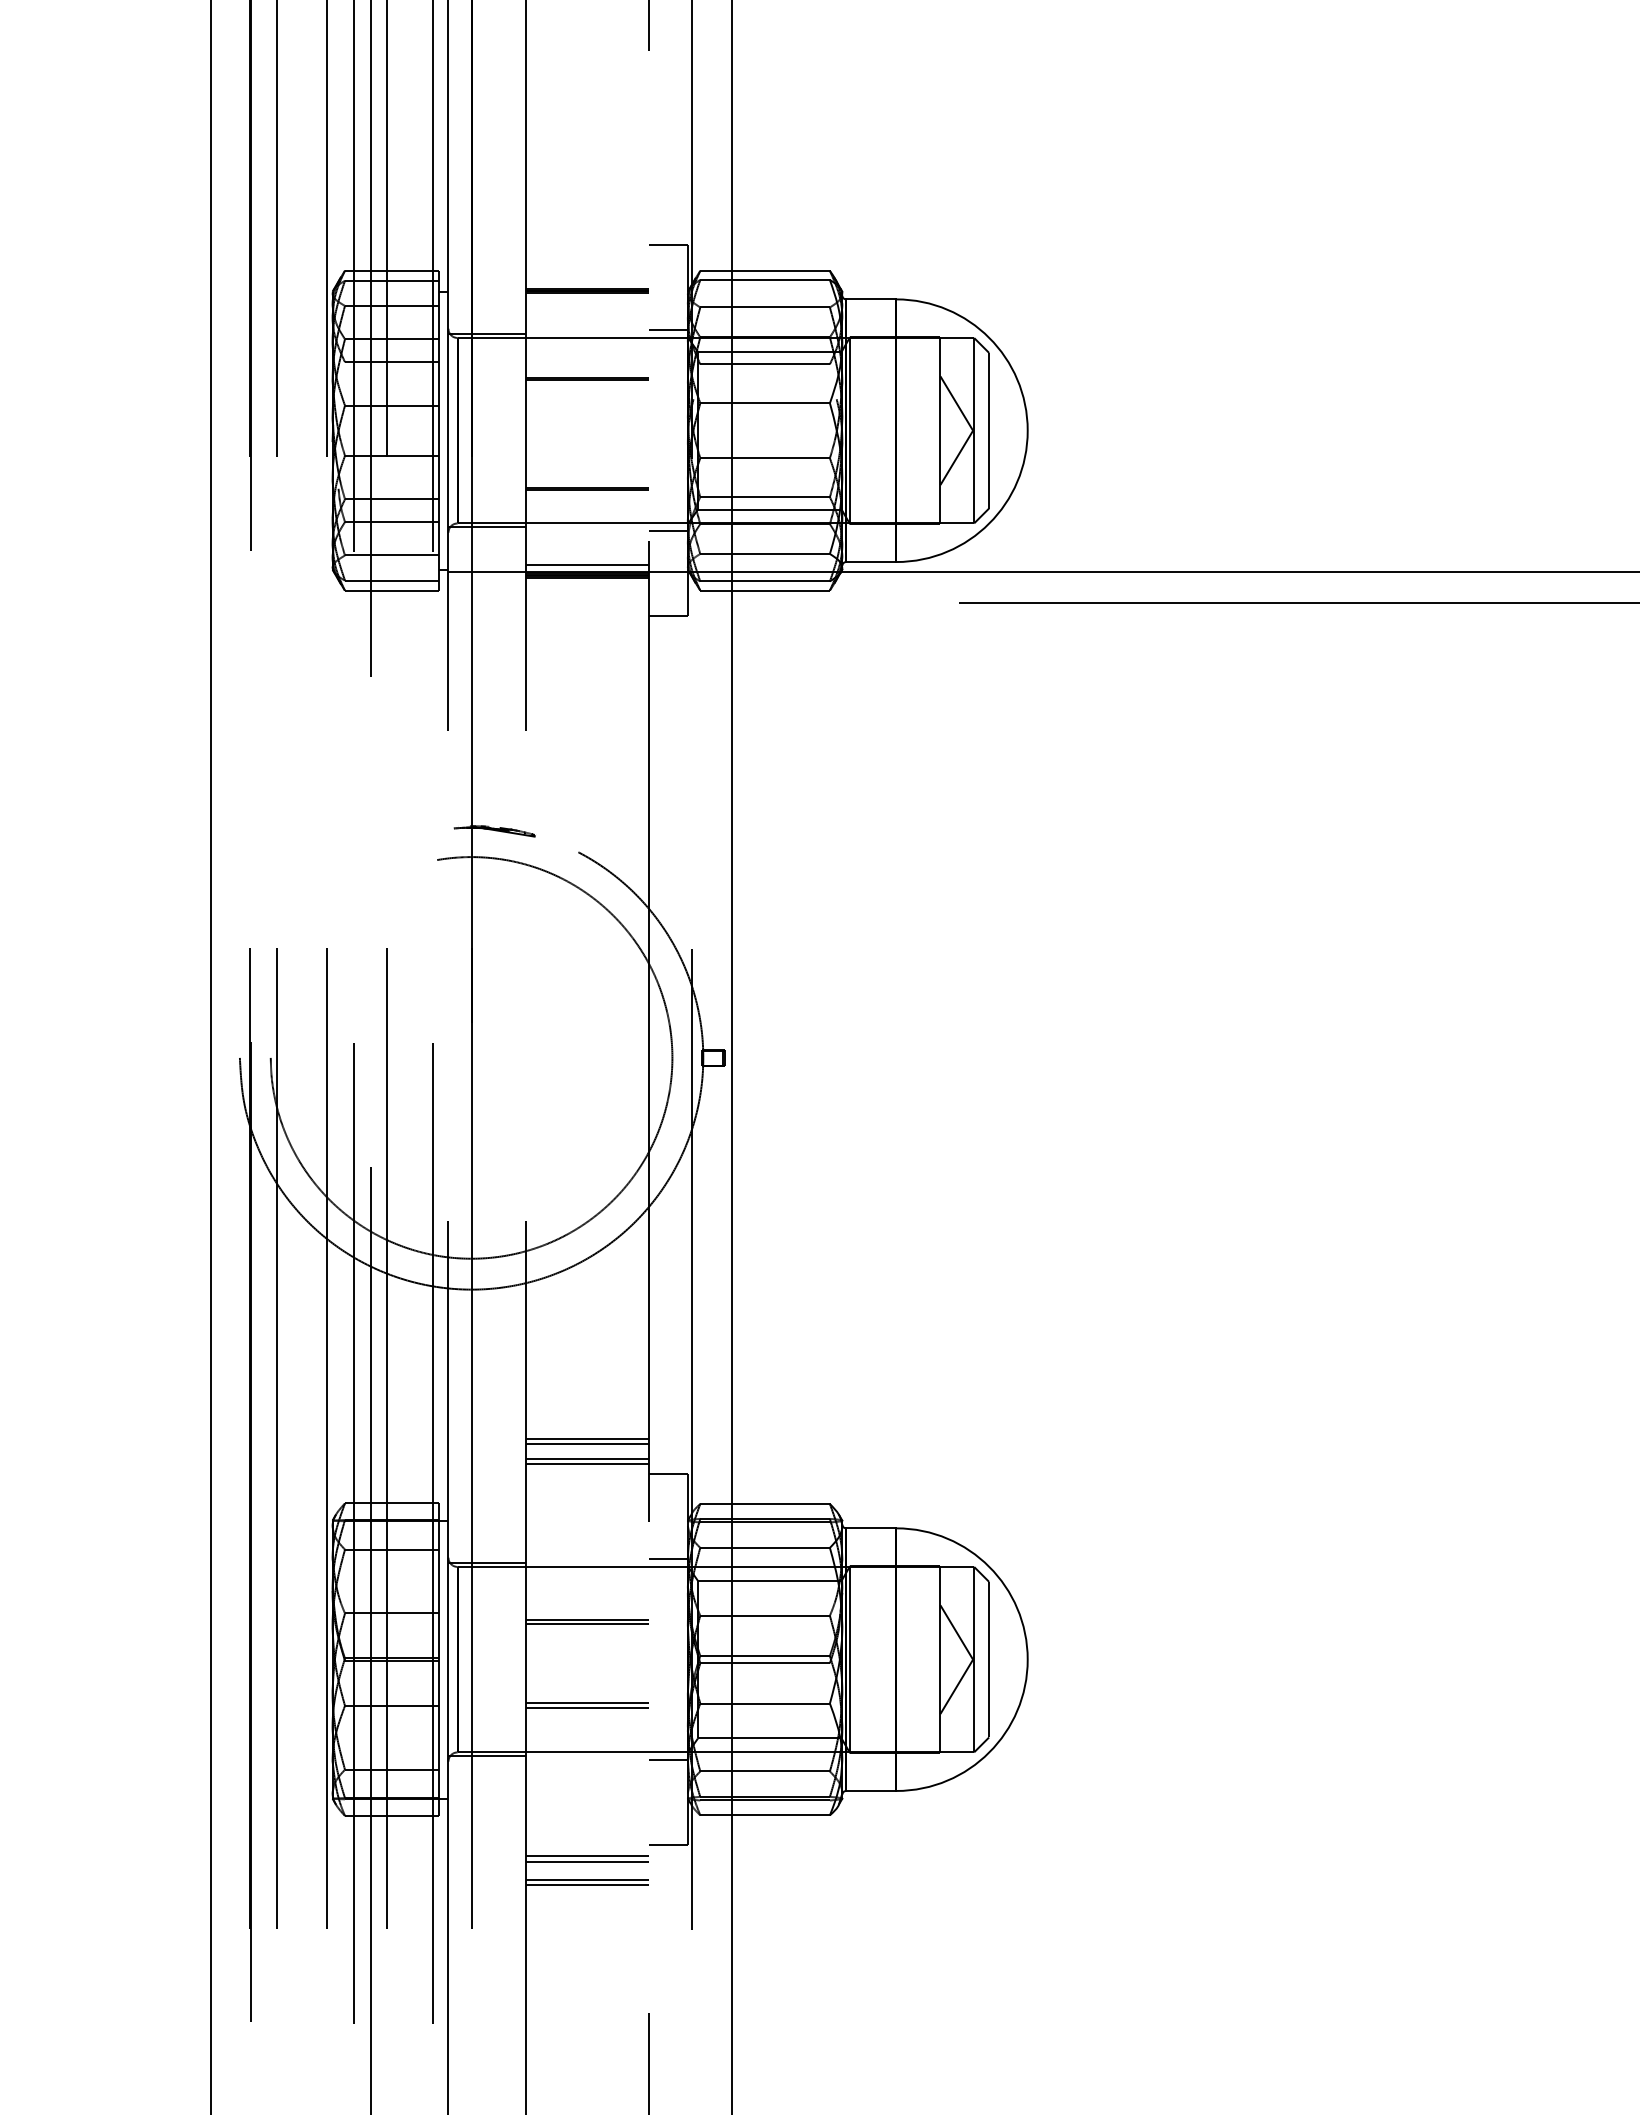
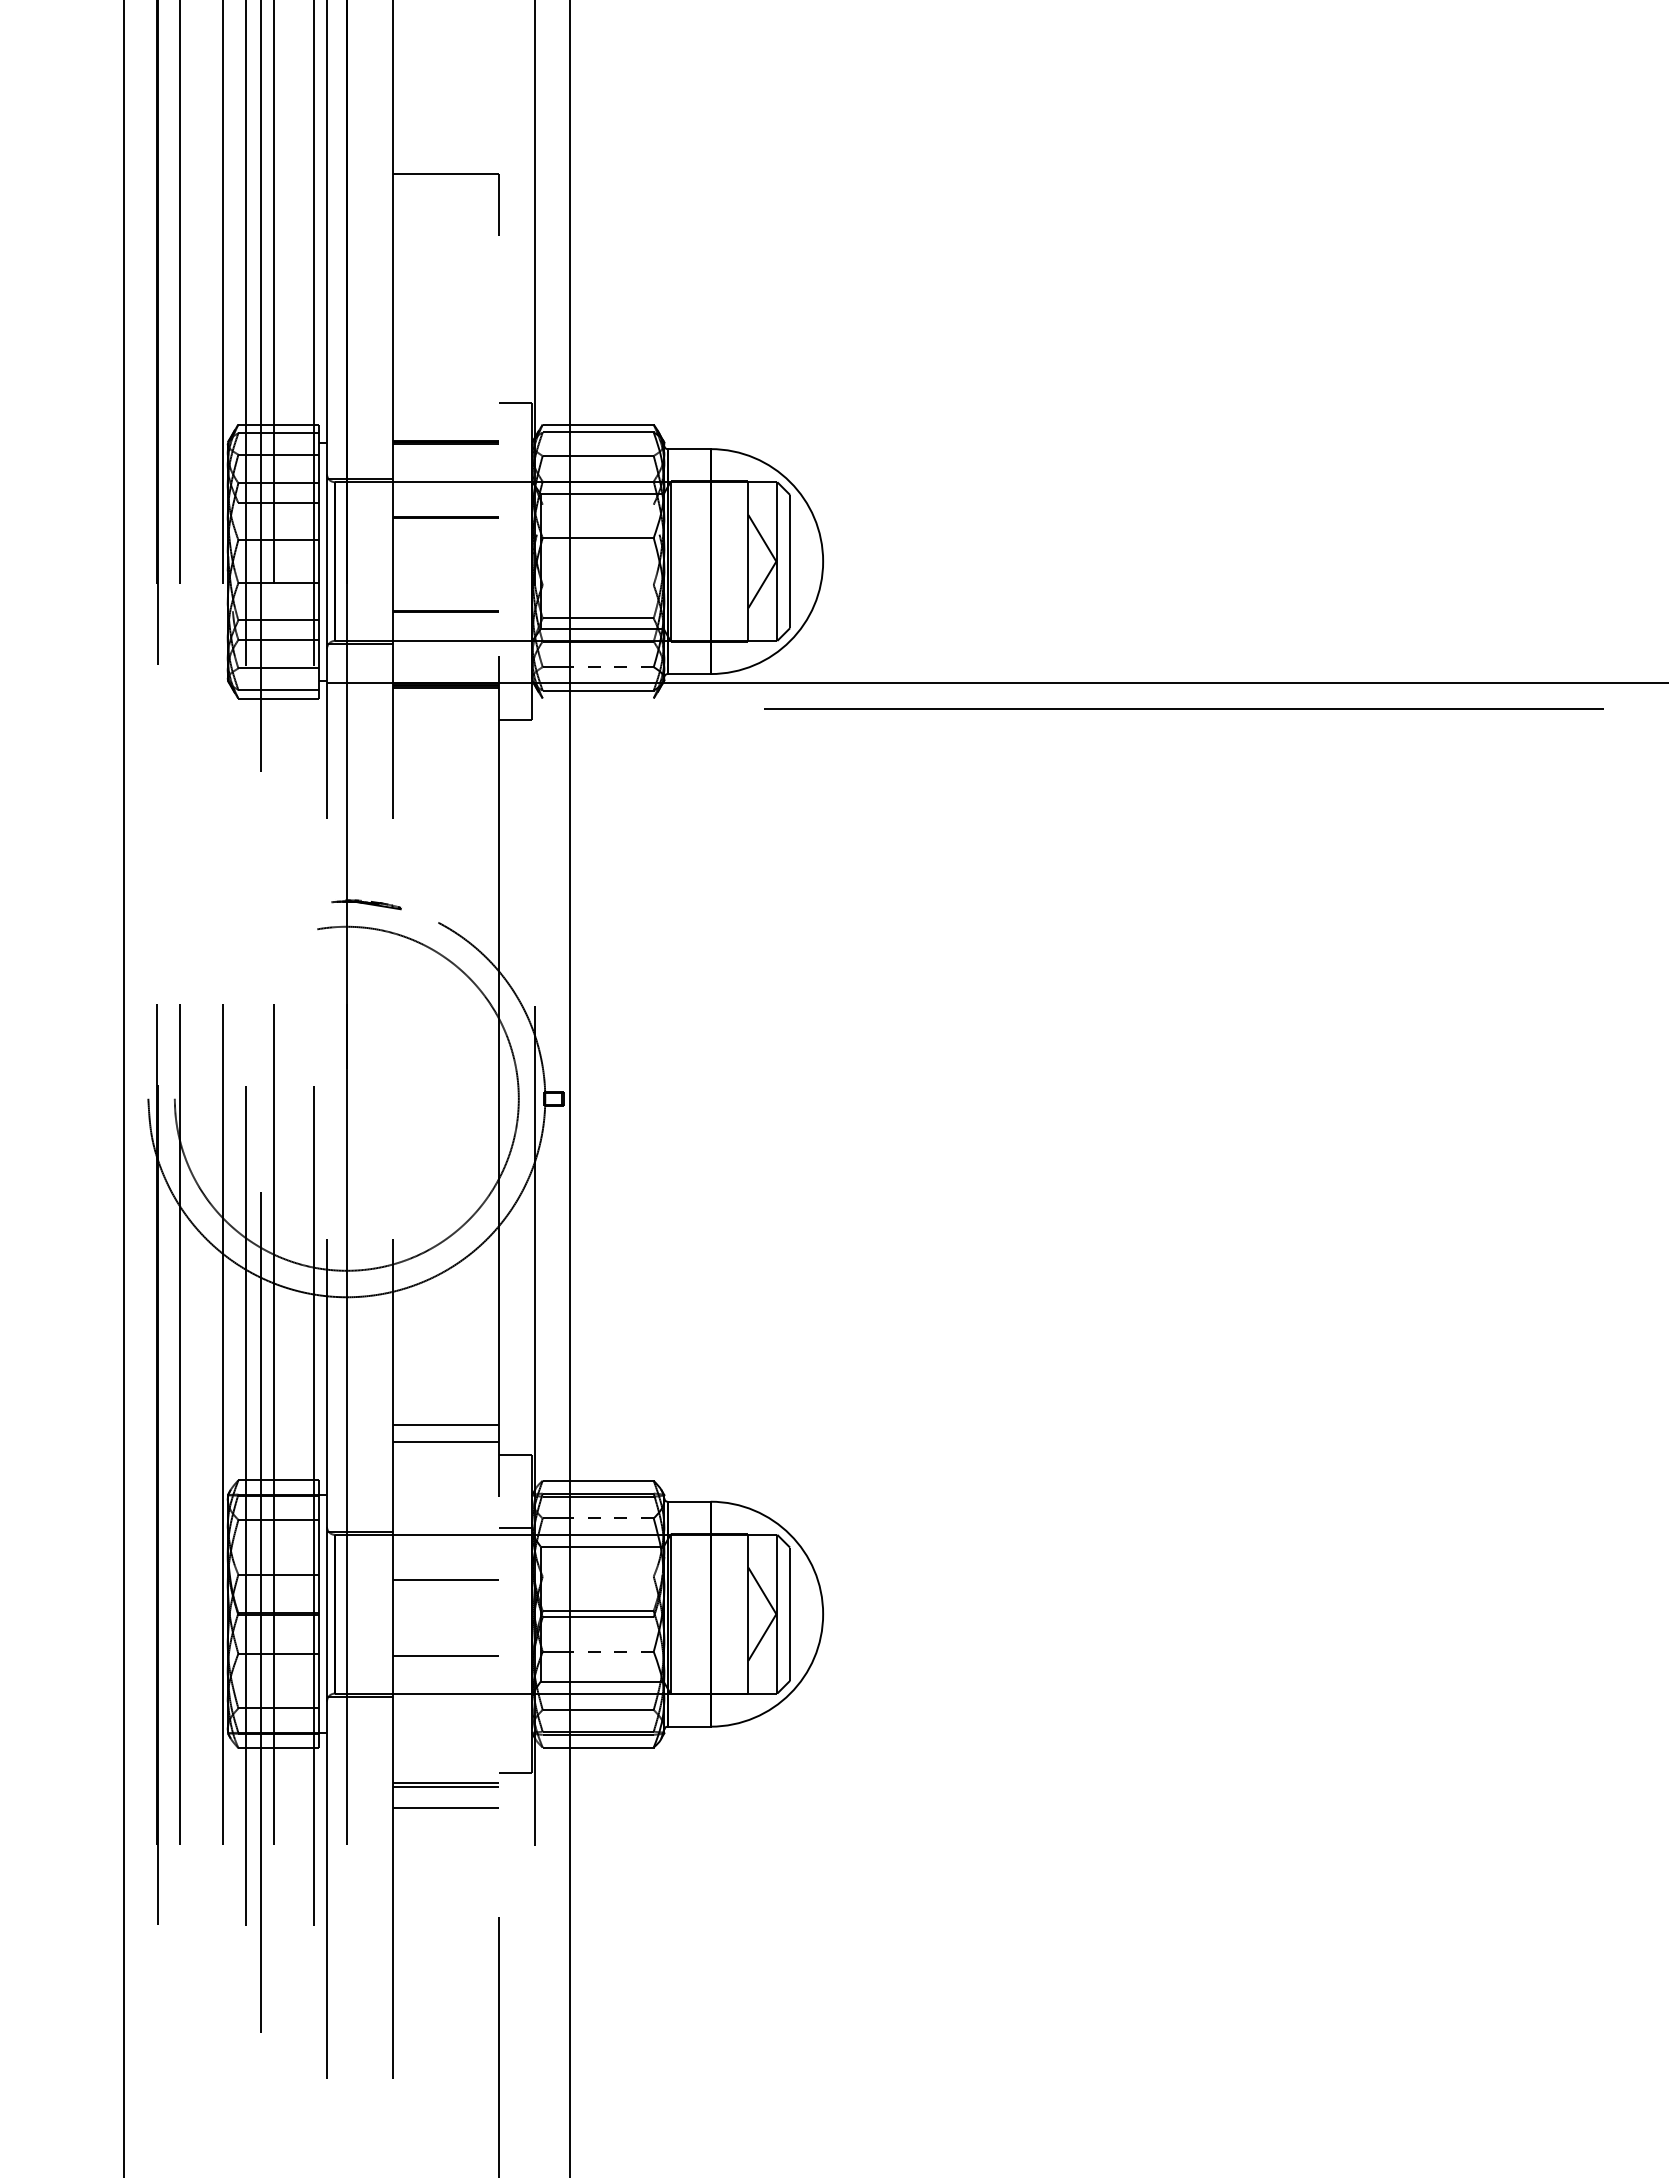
line: (668, 330) -> (515, 475), removed
line: (764, 364) -> (597, 504), removed
line: (764, 458) -> (597, 585), removed
line: (668, 531) -> (515, 647), removed
line: (780, 554) -> (611, 667), solid -> dashed
line: (586, 564) -> (445, 676), removed
line: (764, 590) -> (597, 698), removed
line: (586, 1444) -> (445, 1429), removed
line: (586, 1463) -> (445, 1446), removed
line: (780, 1547) -> (611, 1518), solid -> dashed
line: (764, 1615) -> (597, 1576), removed
line: (586, 1623) -> (445, 1583), removed
line: (586, 1703) -> (445, 1651), removed
line: (780, 1703) -> (611, 1651), solid -> dashed
line: (668, 1760) -> (515, 1700), removed
line: (586, 1880) -> (445, 1803), removed

